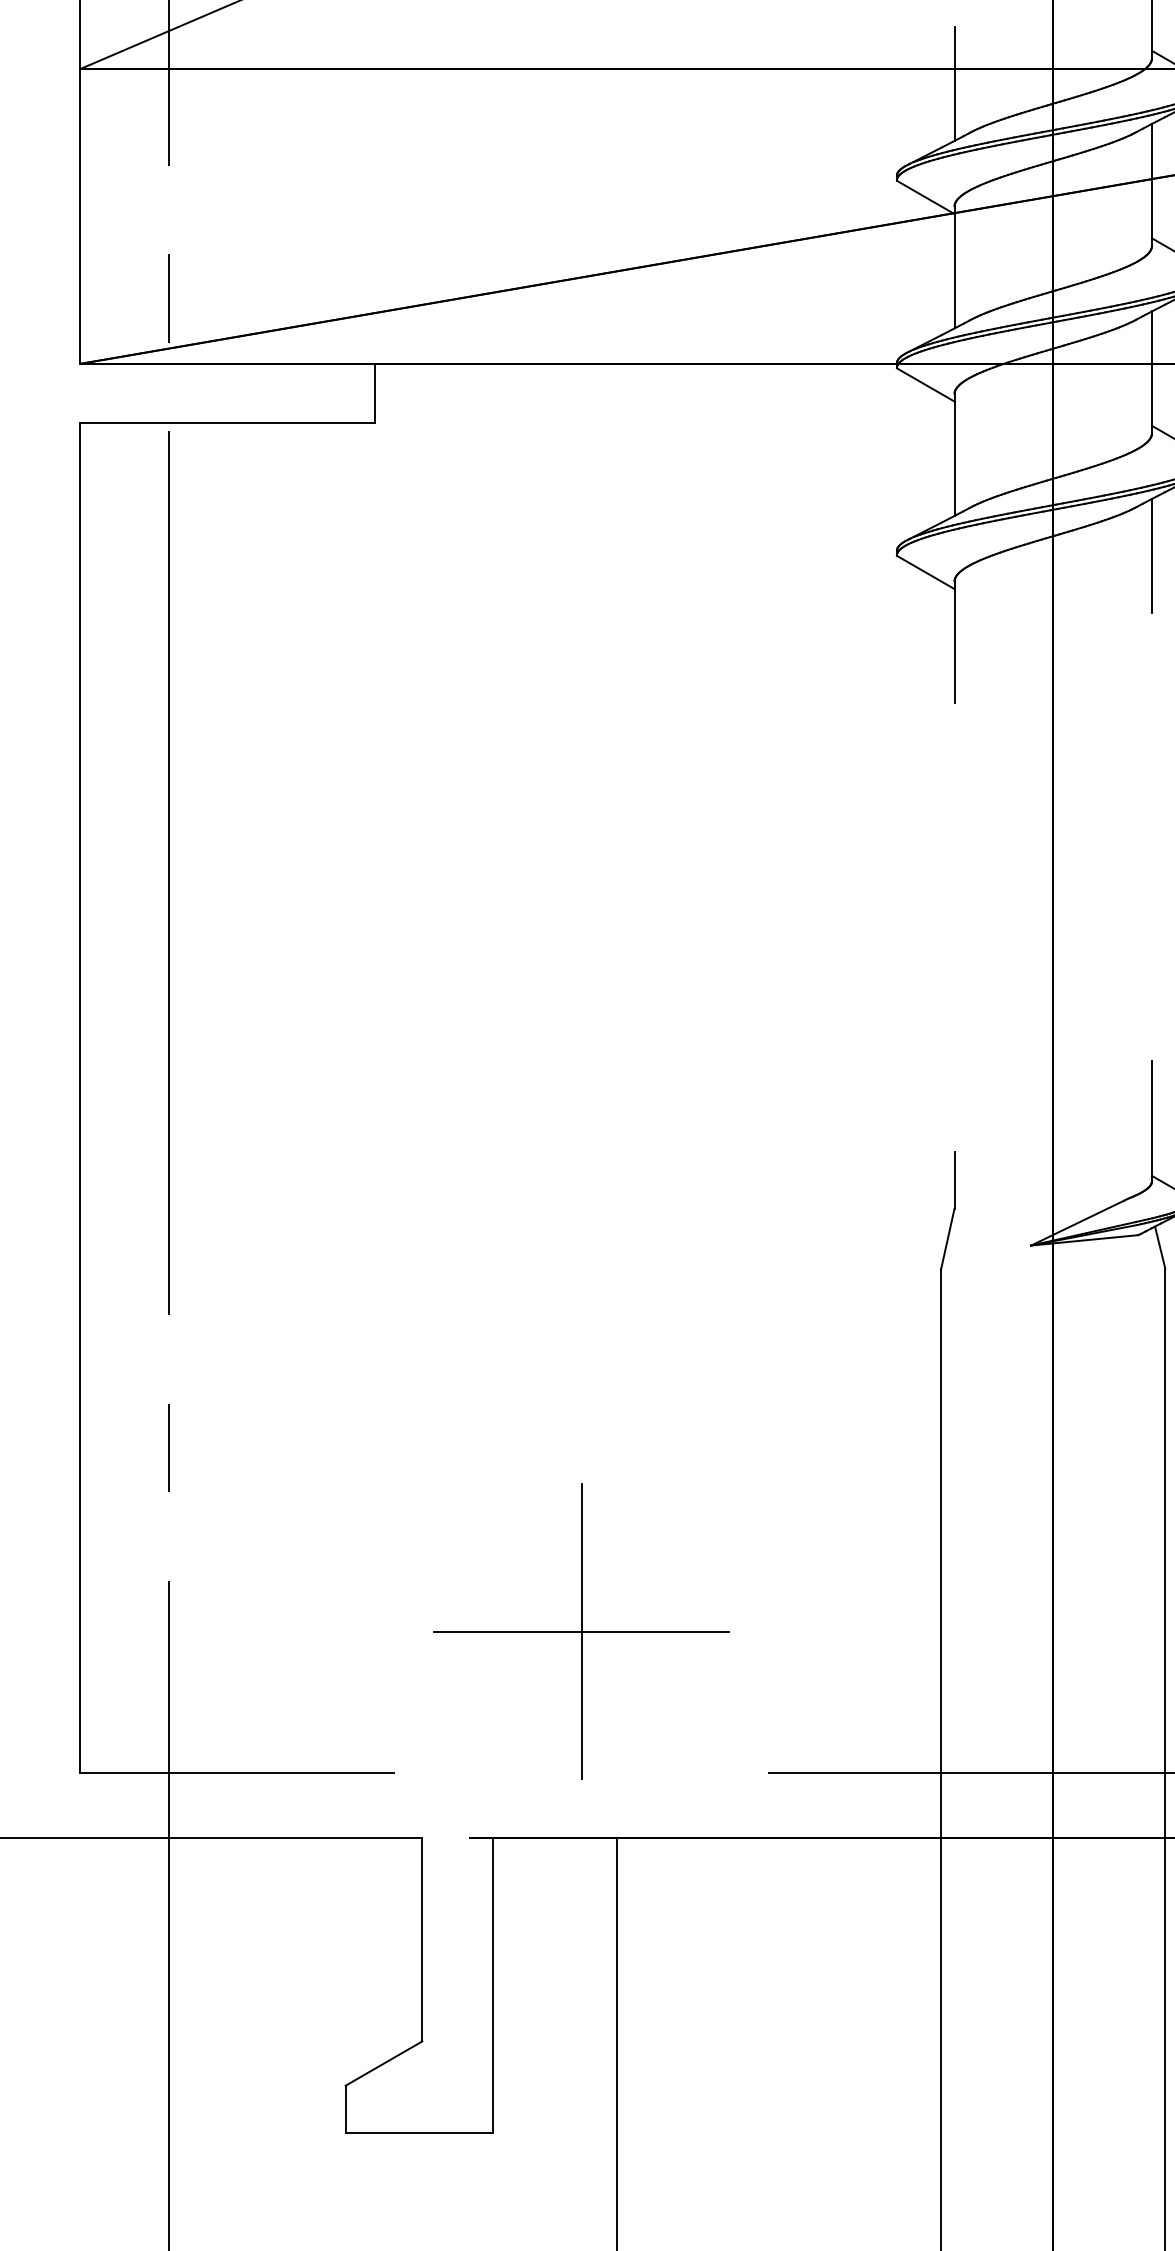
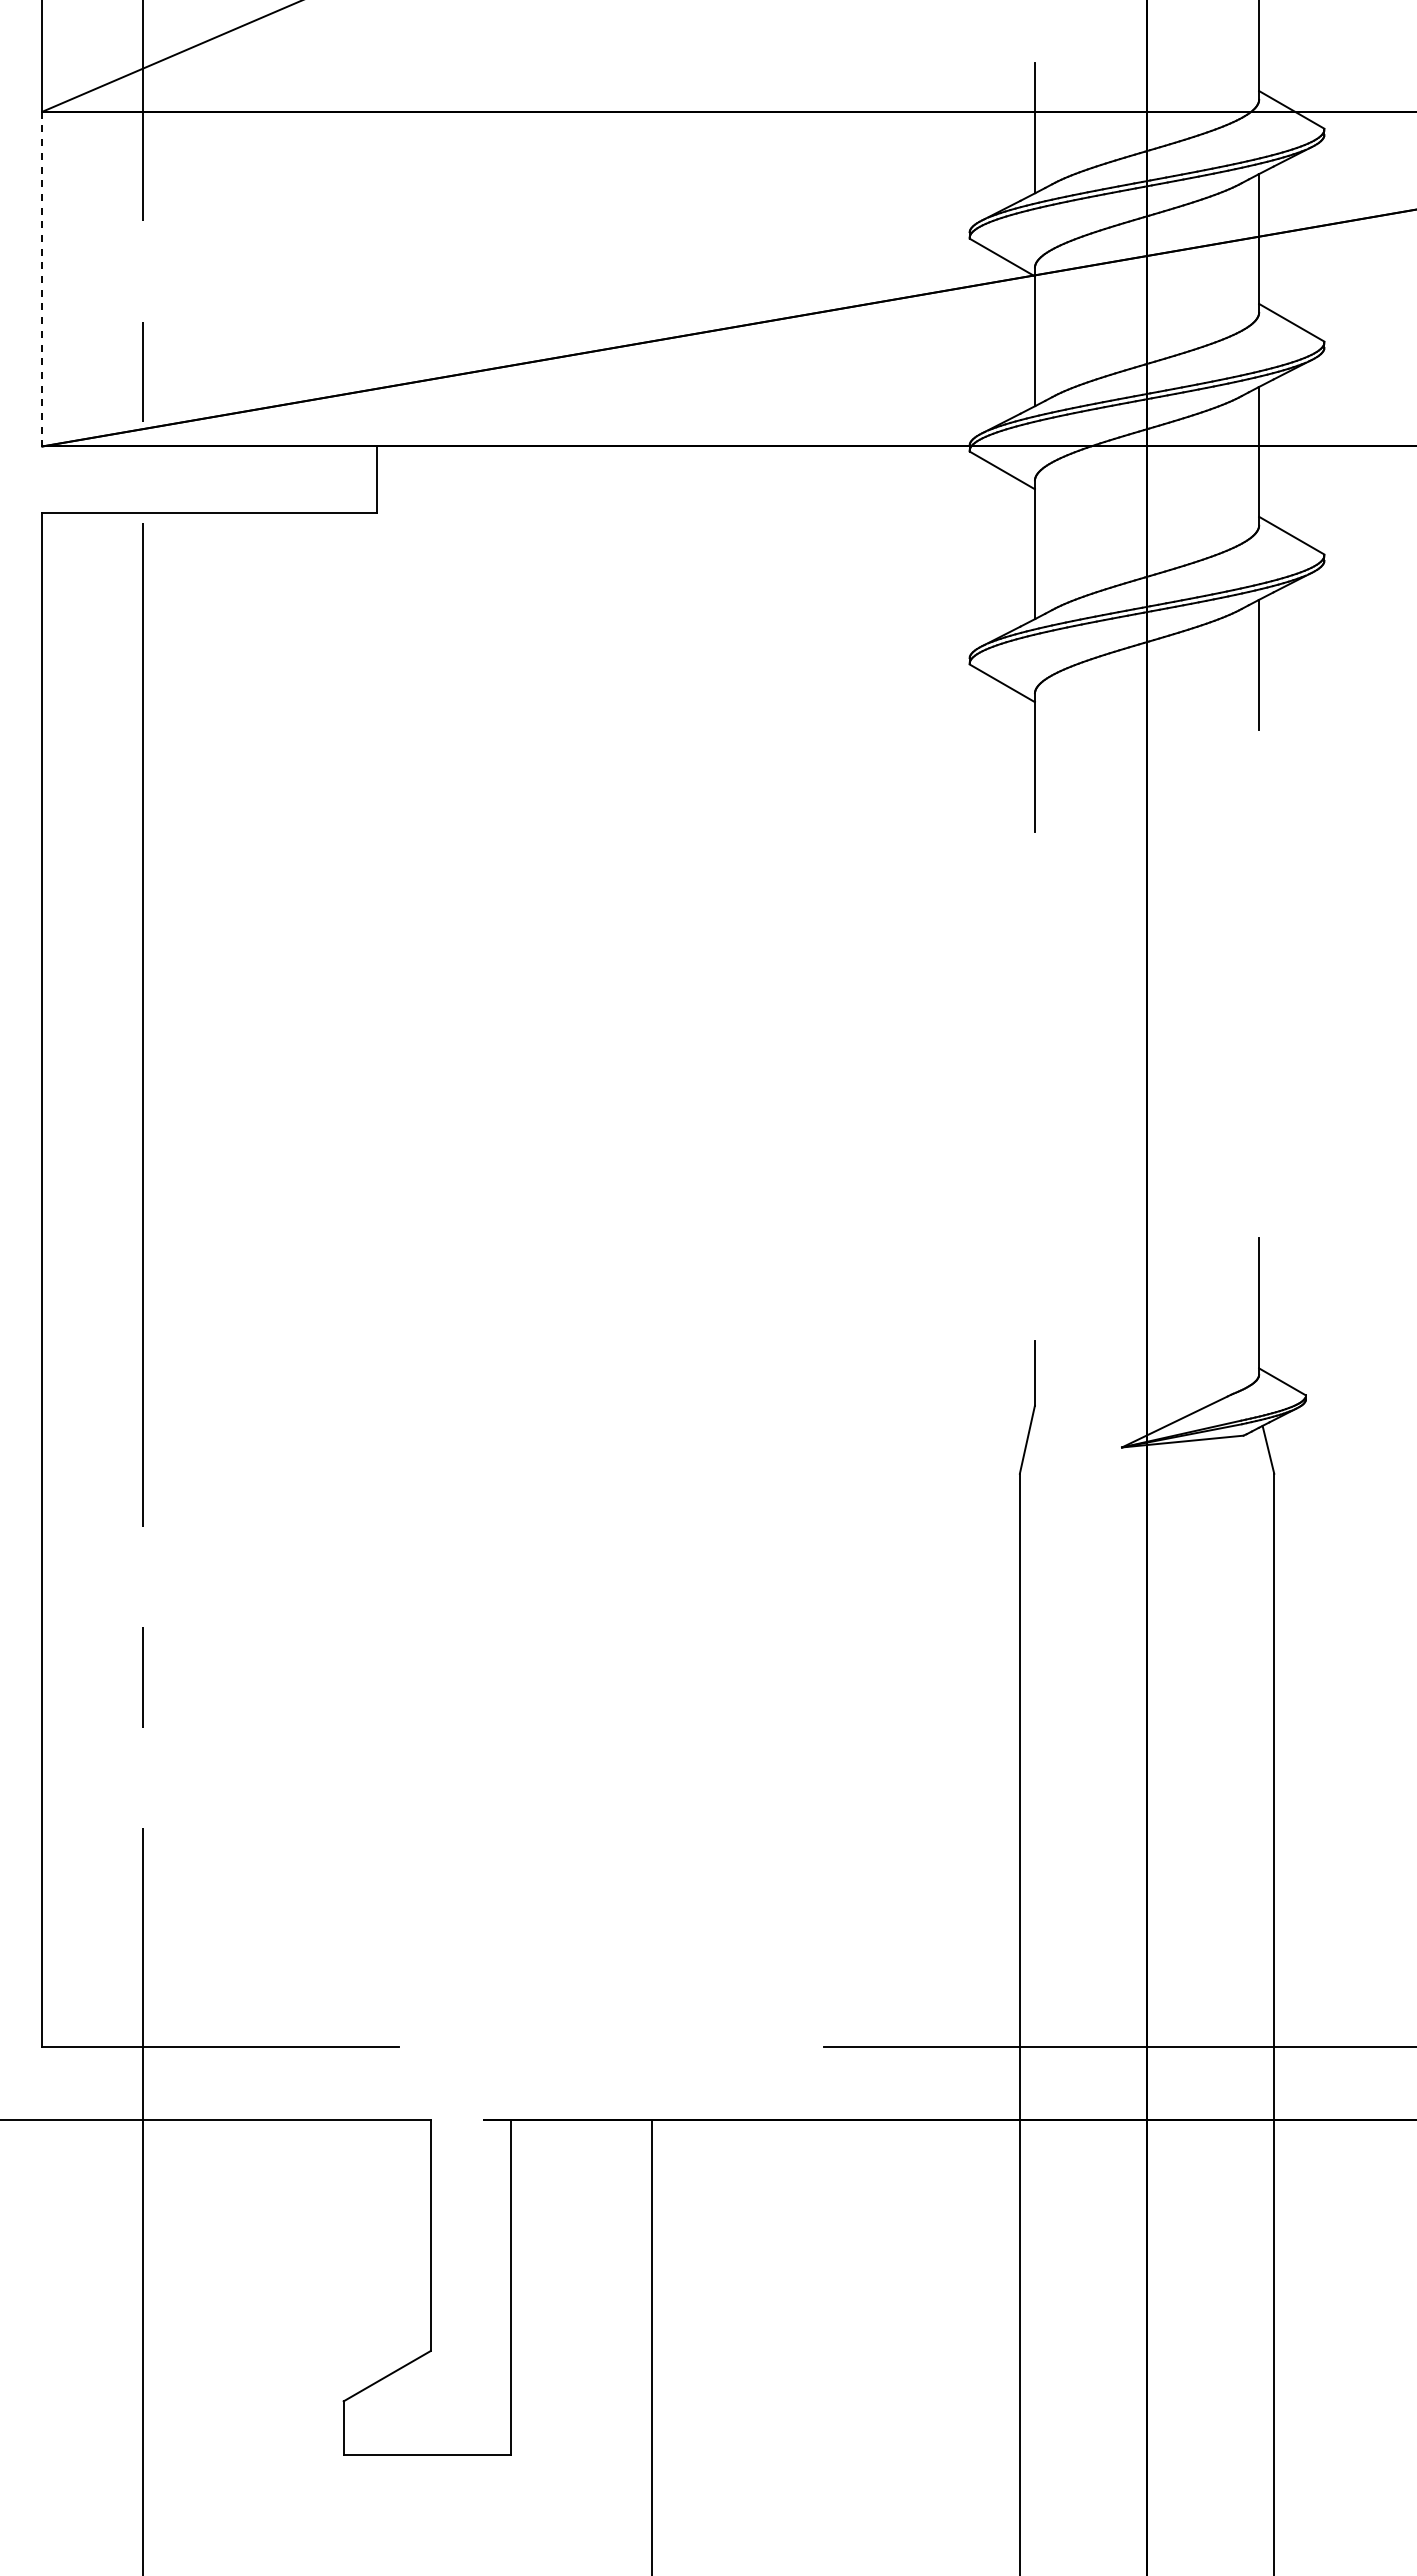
line: (80, 216) -> (42, 279), solid -> dashed
part: (581, 1631) -> (611, 1885), removed

